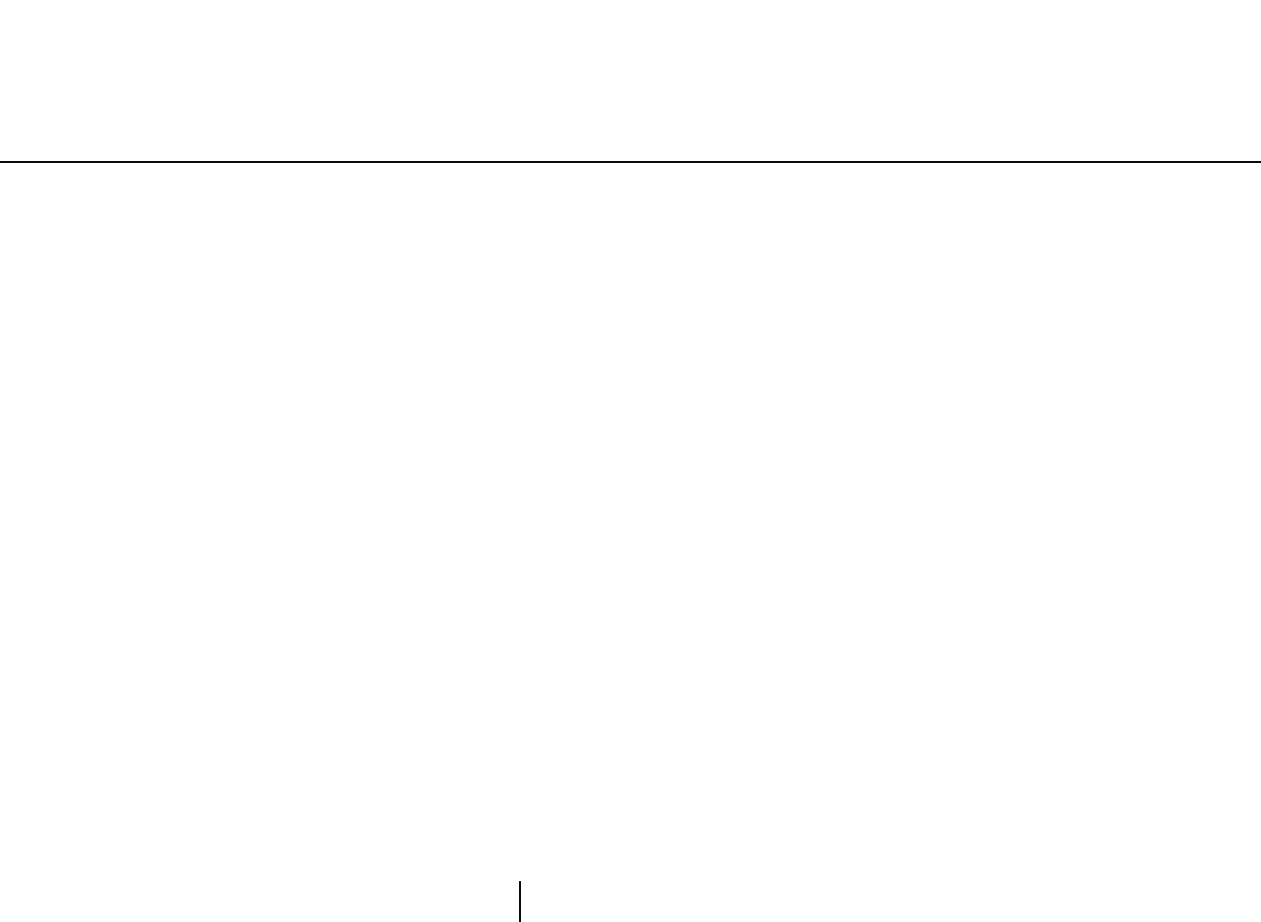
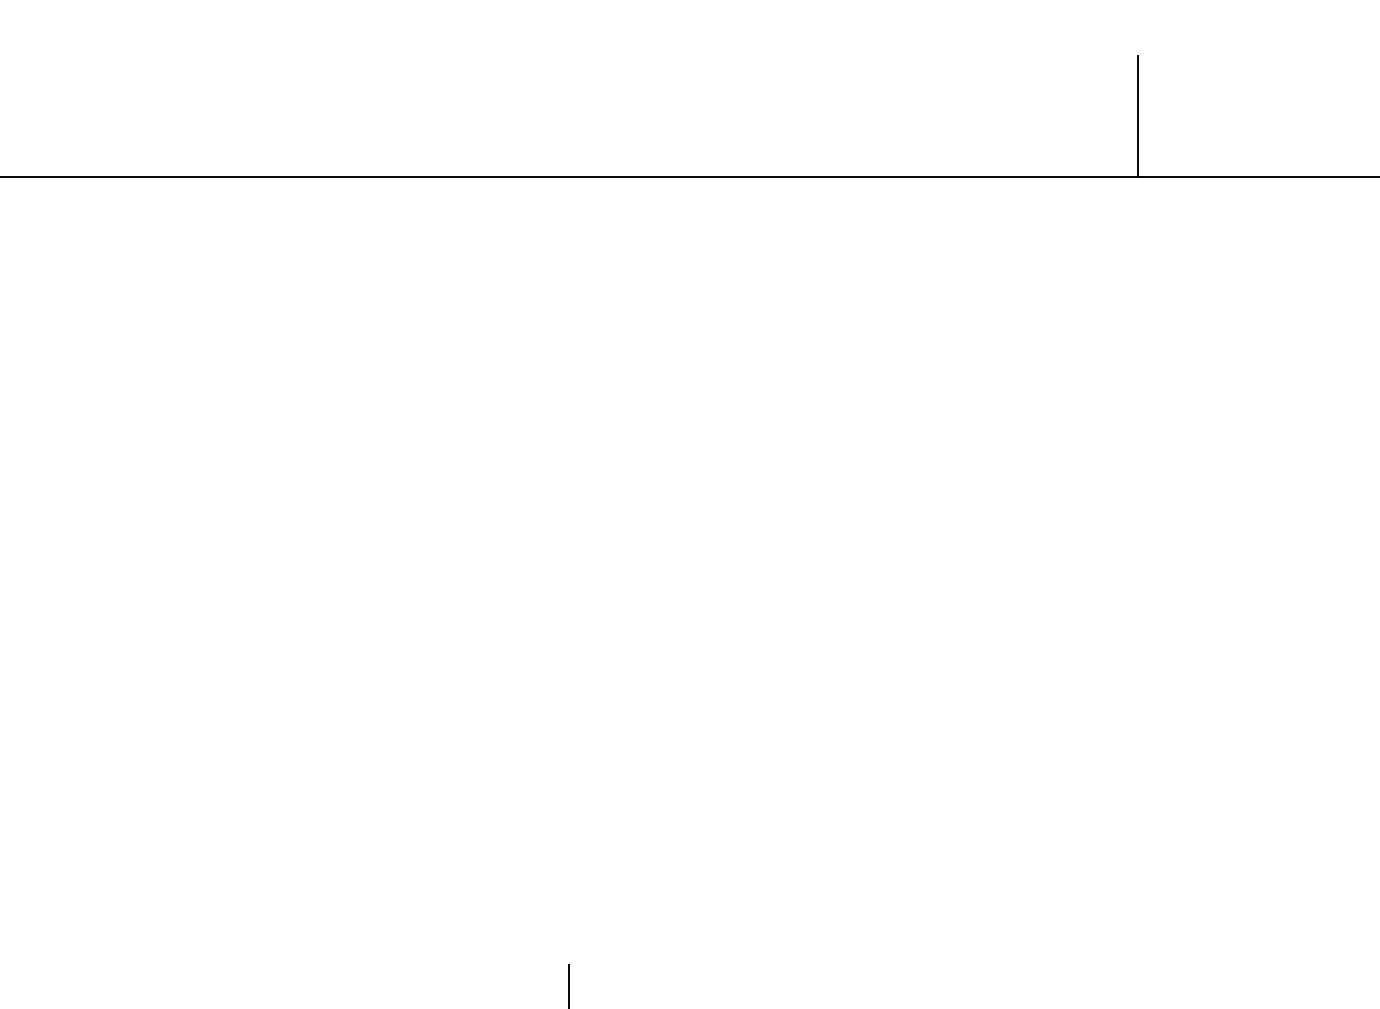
line: (1040, 105) -> (1138, 115), added

